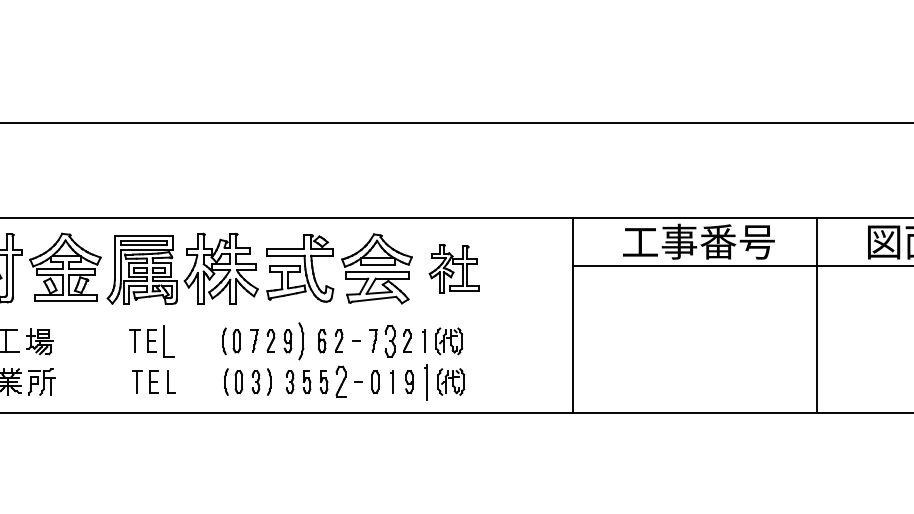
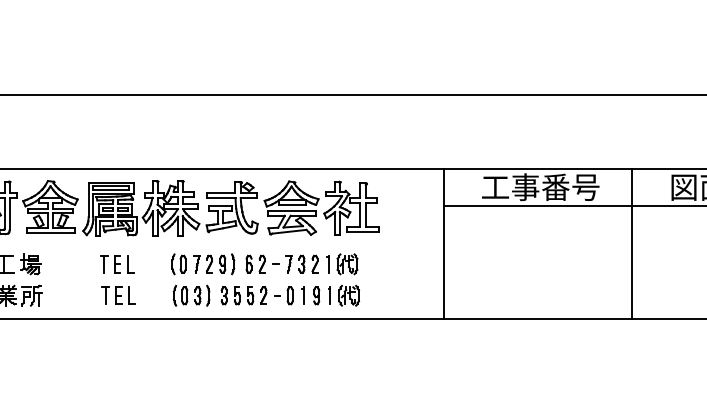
part: (454, 268) -> (351, 207), size x1.43
part: (168, 340) -> (130, 263), size x0.71
part: (301, 341) -> (233, 264), size x0.71
part: (390, 341) -> (302, 264), size x0.71
part: (341, 381) -> (264, 295), size x0.71
part: (425, 381) -> (329, 295), size x0.62

